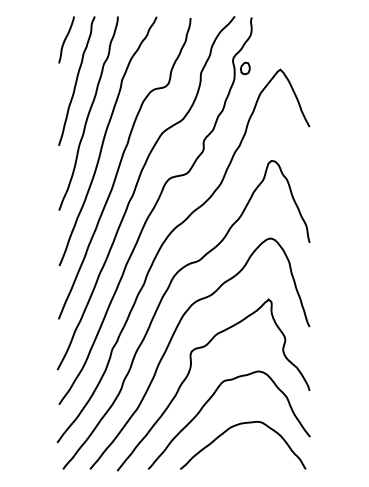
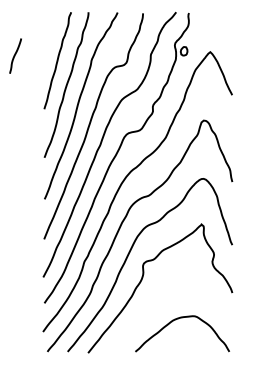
curve: (66, 39) -> (15, 55), moved
curve: (206, 404) -> (154, 303), removed

